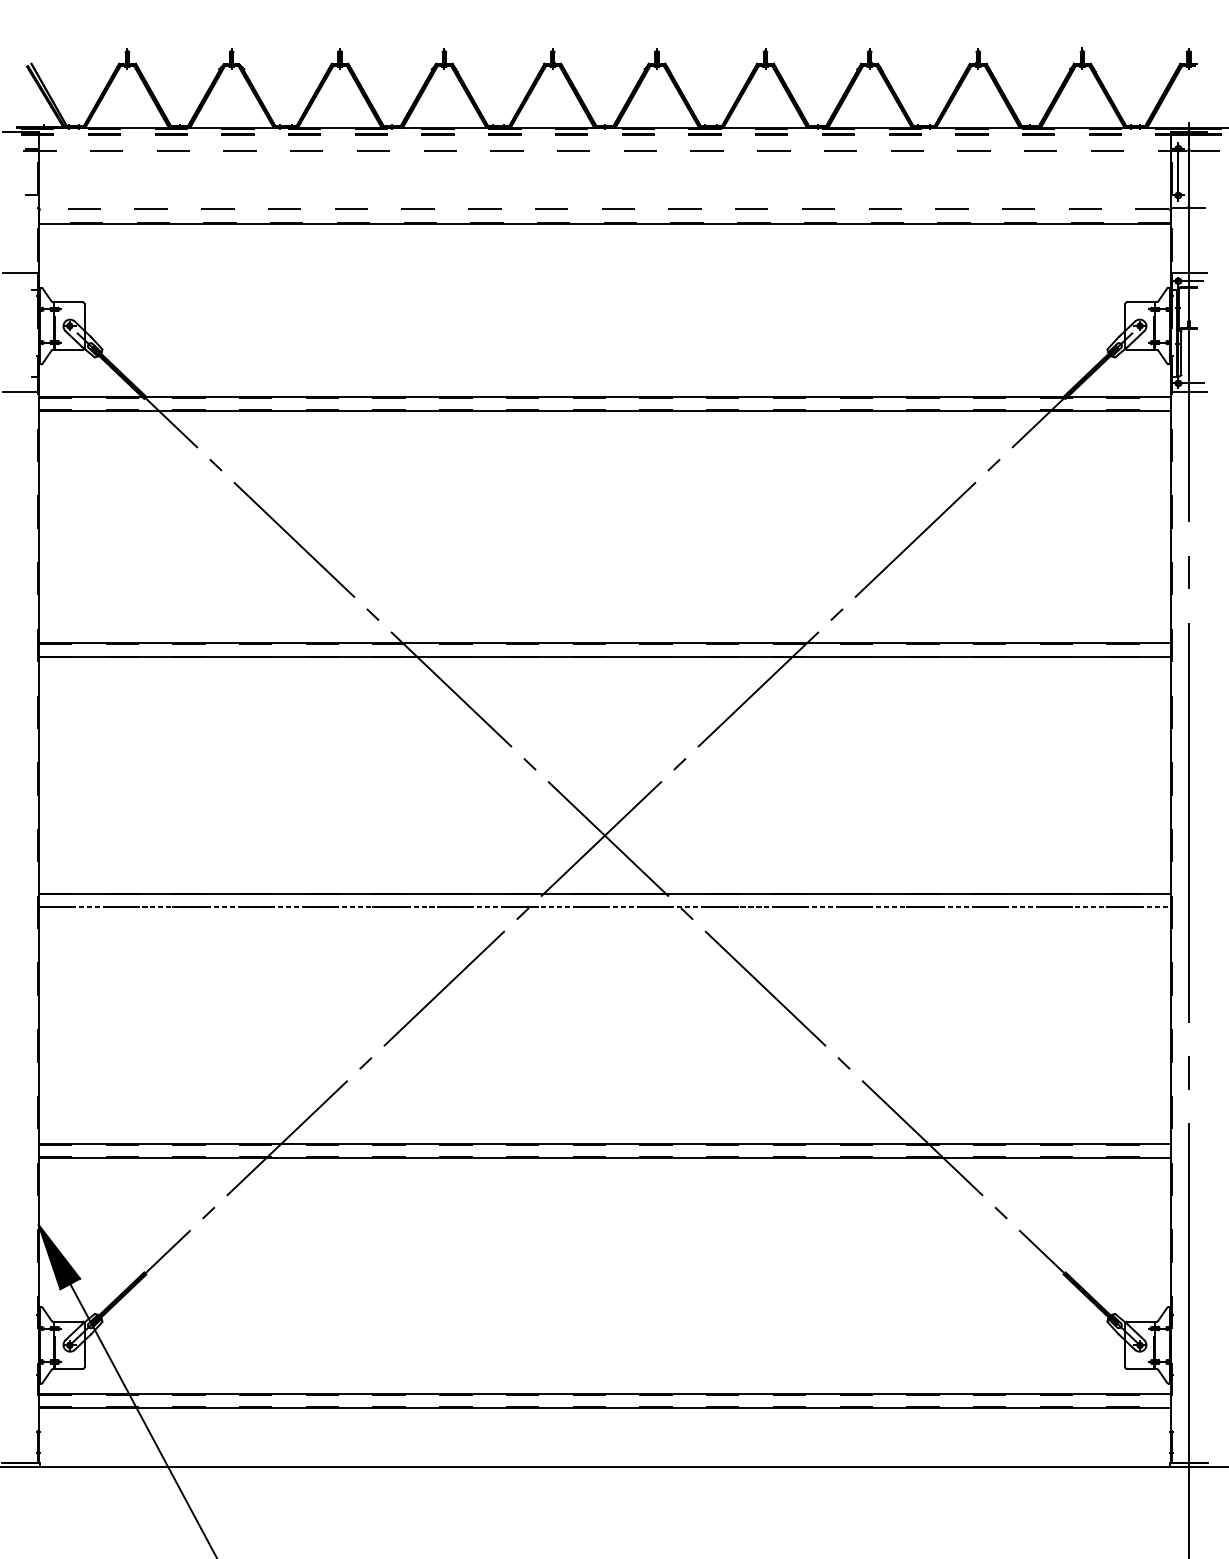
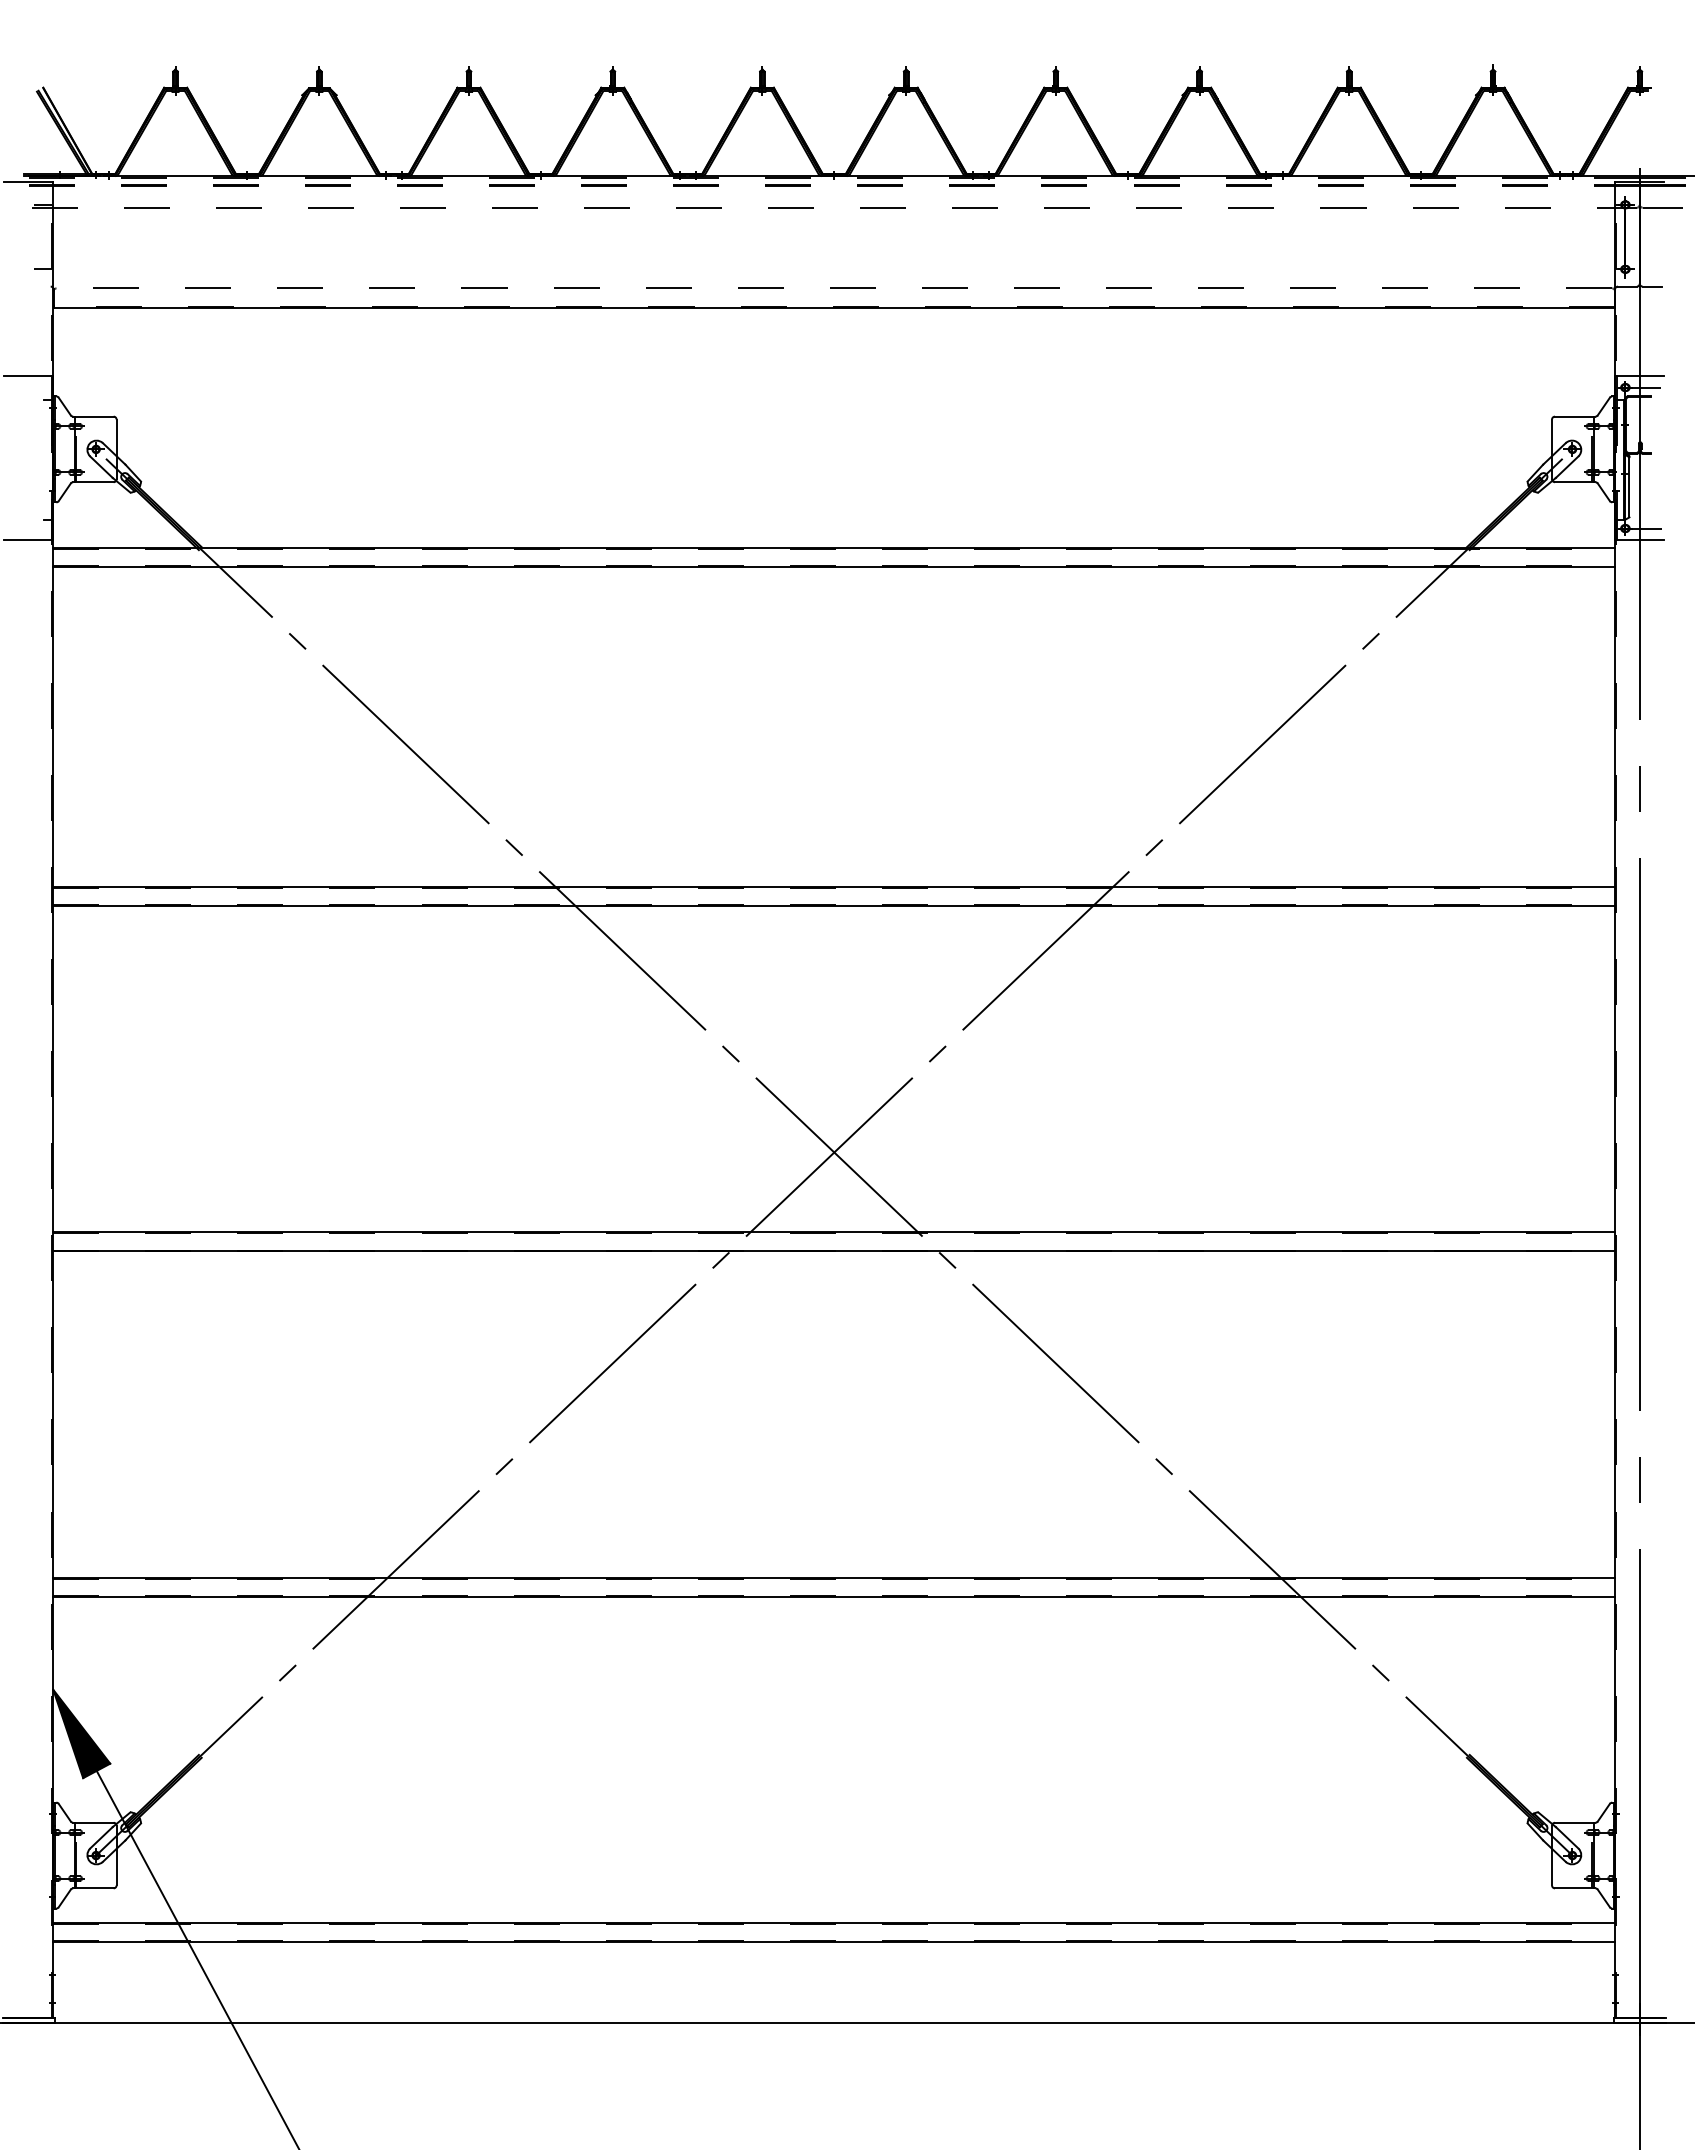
line: (605, 907) -> (834, 1251), dashed -> solid

